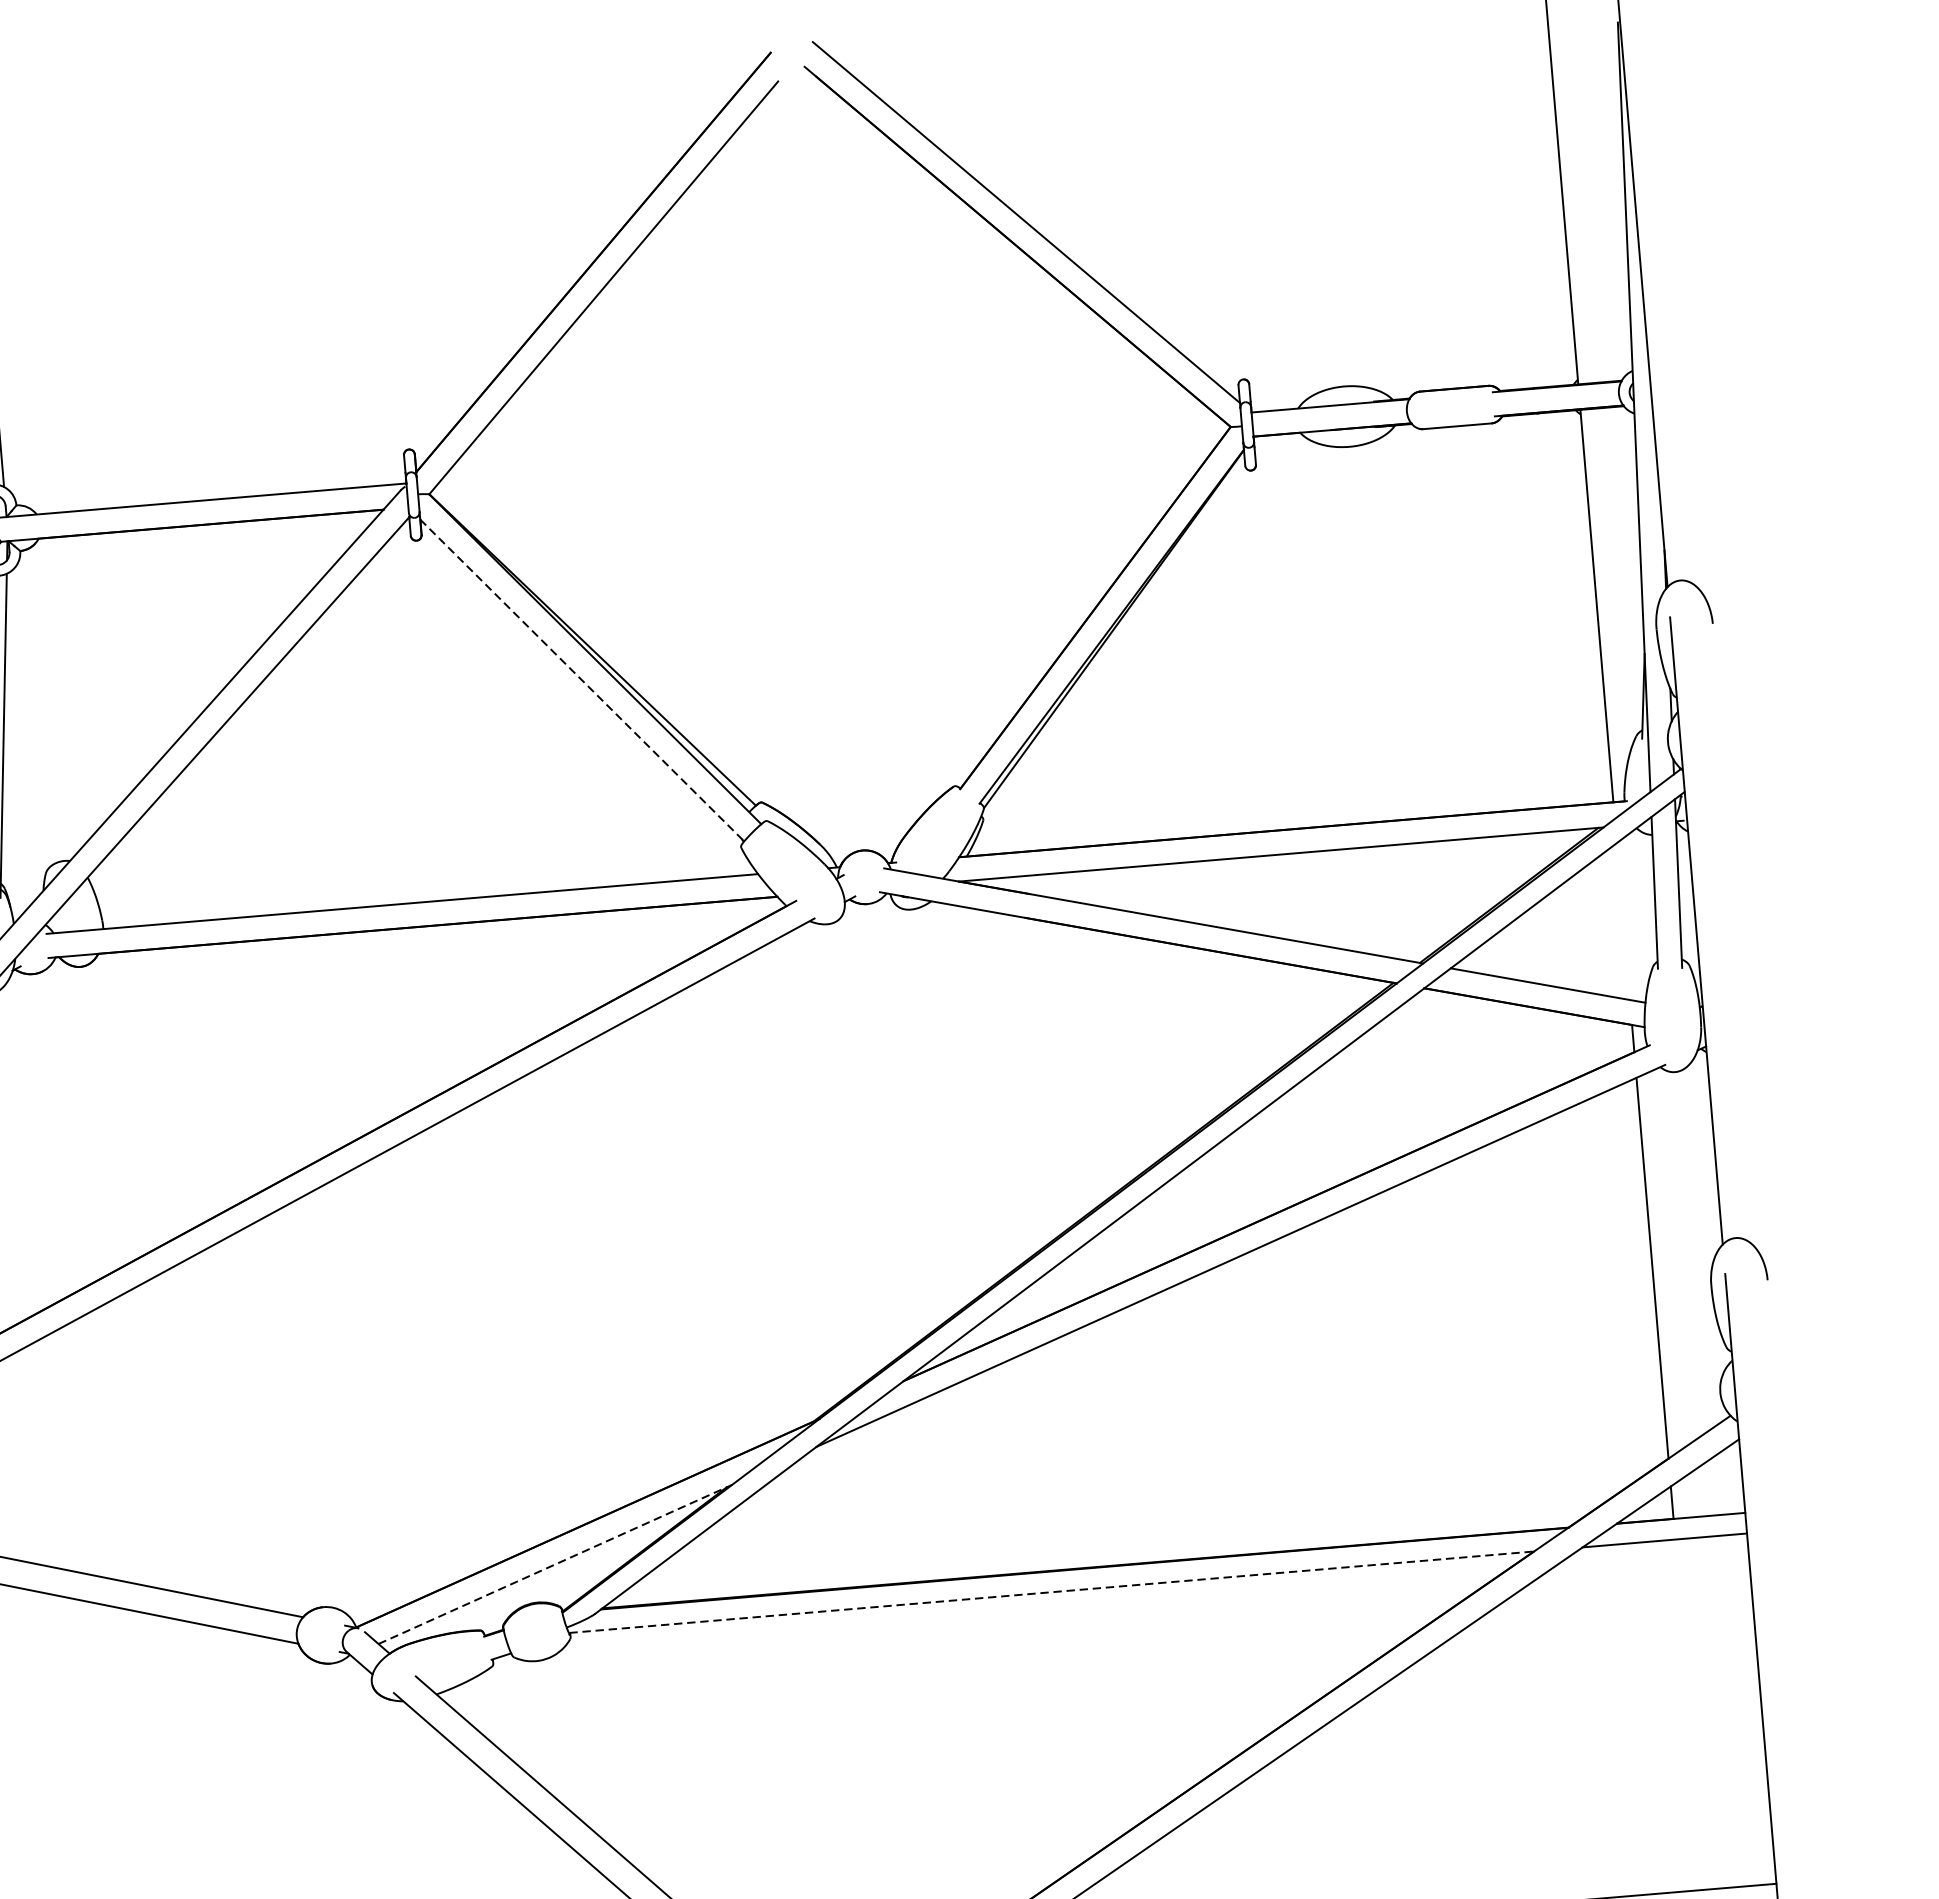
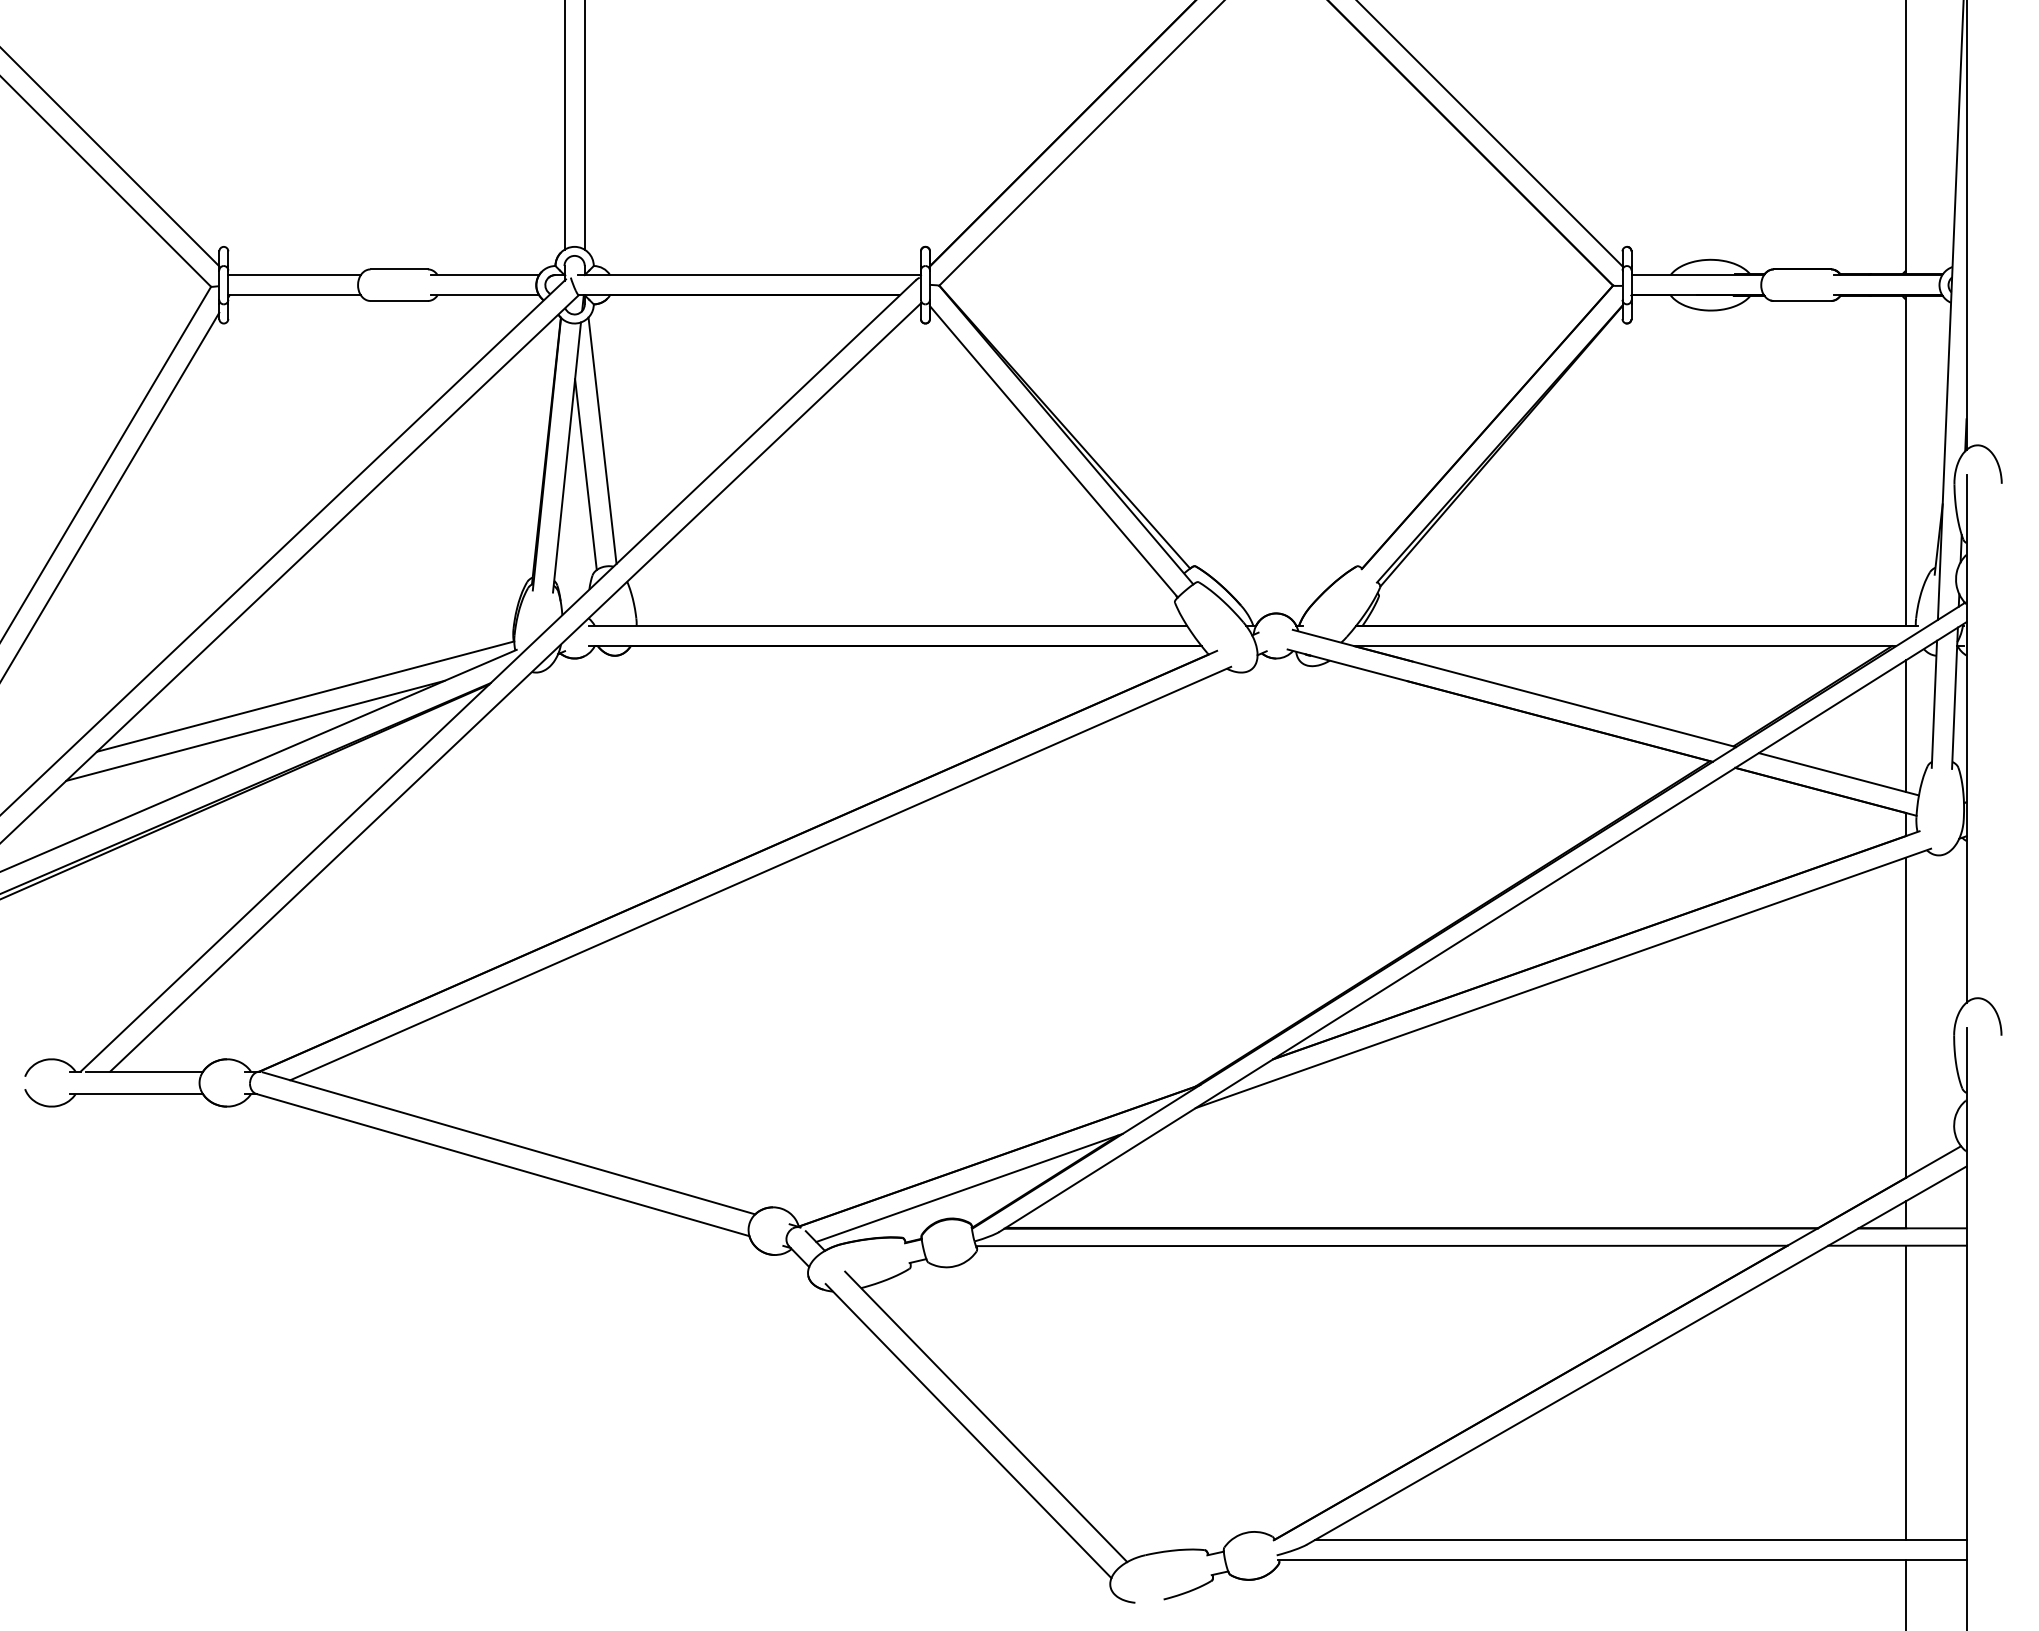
line: (583, 681) -> (1054, 452), dashed -> solid
line: (44, 712) -> (602, 440), added
line: (27, 754) -> (585, 474), added
line: (1623, 922) -> (1906, 726), added
line: (555, 1563) -> (969, 1187), dashed -> solid
line: (1051, 1591) -> (1381, 1245), dashed -> solid
line: (1690, 1714) -> (1906, 1392), added

